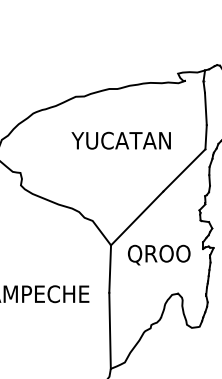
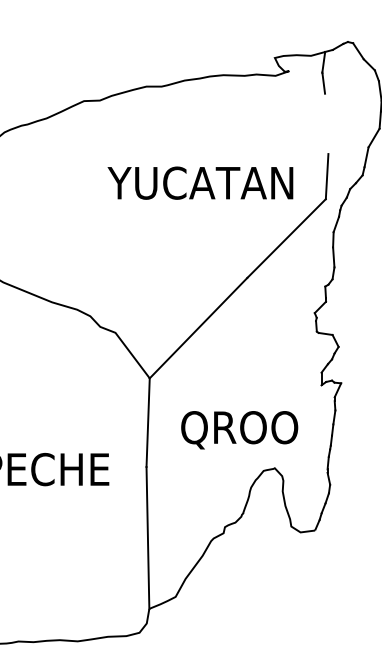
line: (205, 108) -> (326, 122), removed
text: (120, 140) -> (199, 182), moved
text: (159, 254) -> (240, 429), moved

